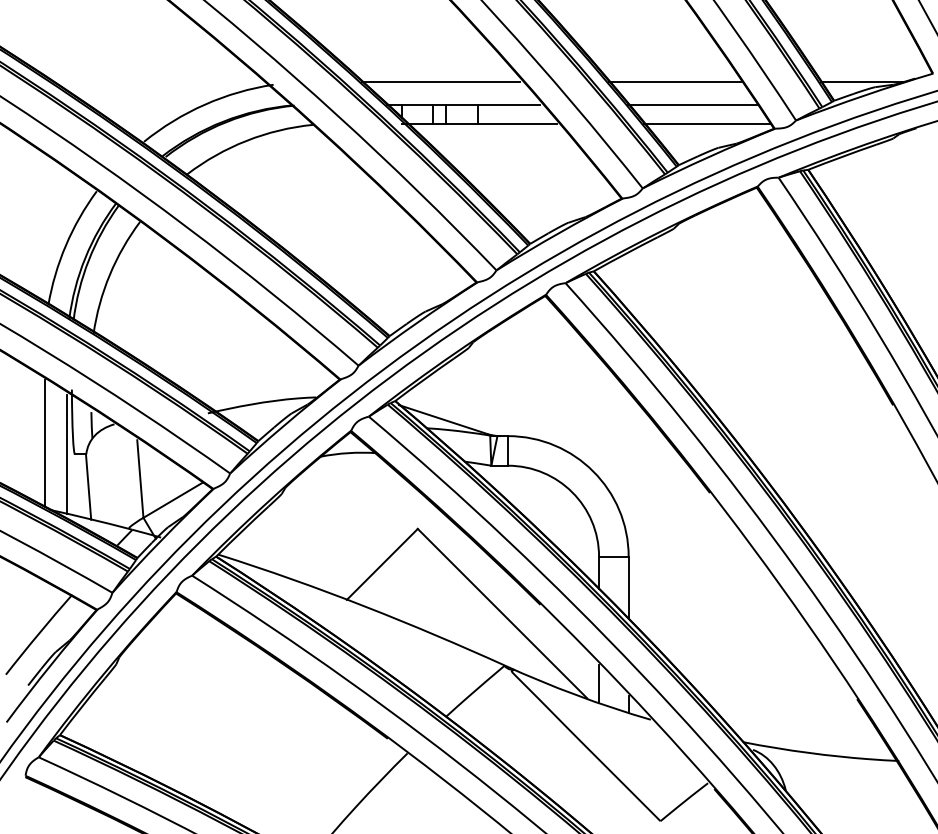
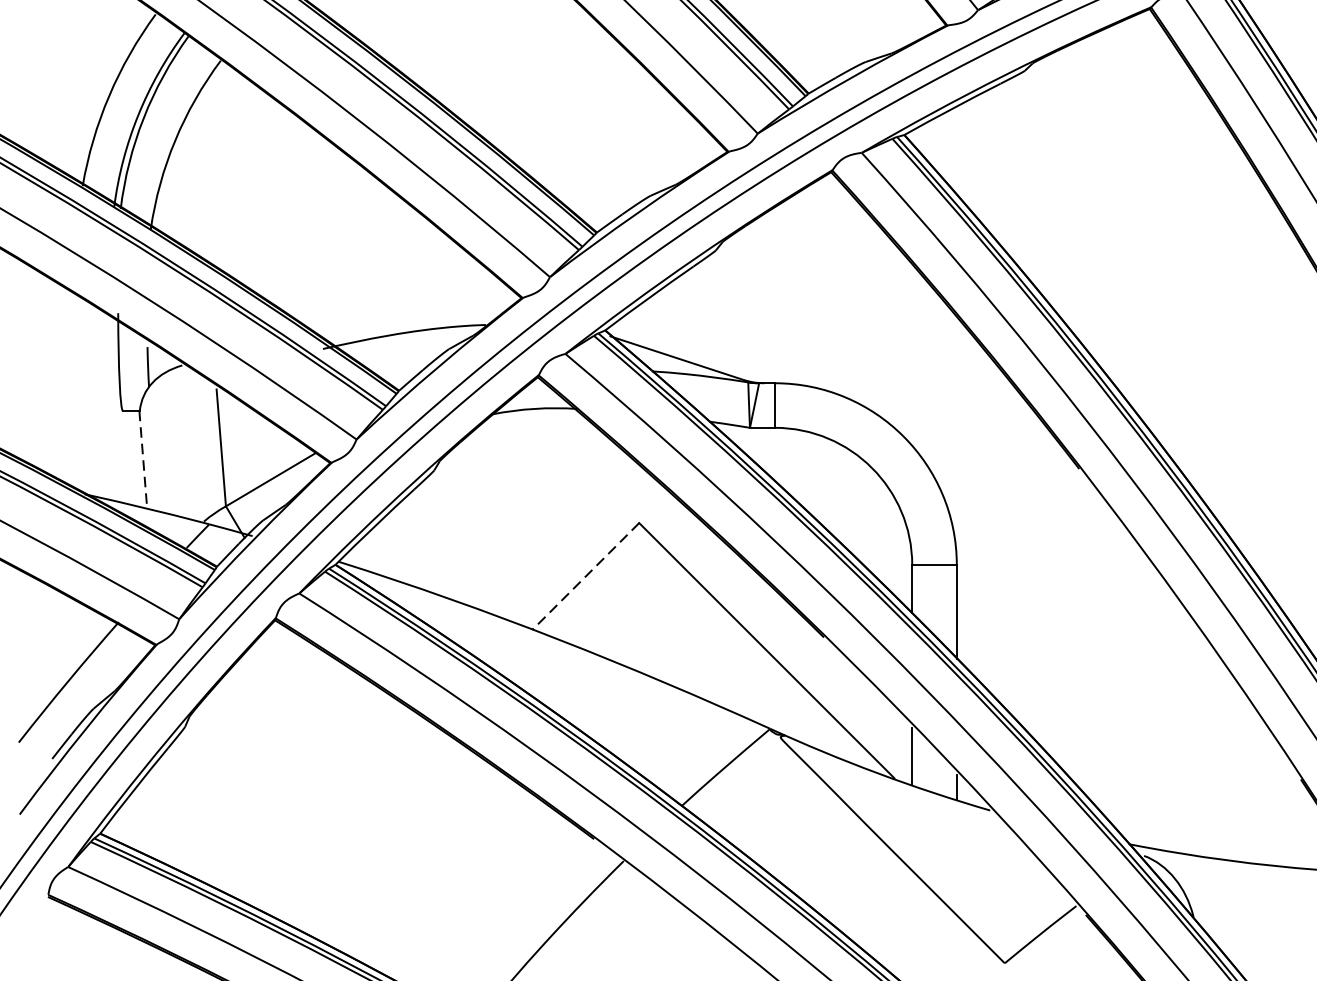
line: (44, 443) -> (76, 394), removed
line: (67, 453) -> (111, 409), removed
line: (88, 487) -> (143, 460), solid -> dashed
line: (381, 564) -> (584, 576), solid -> dashed

